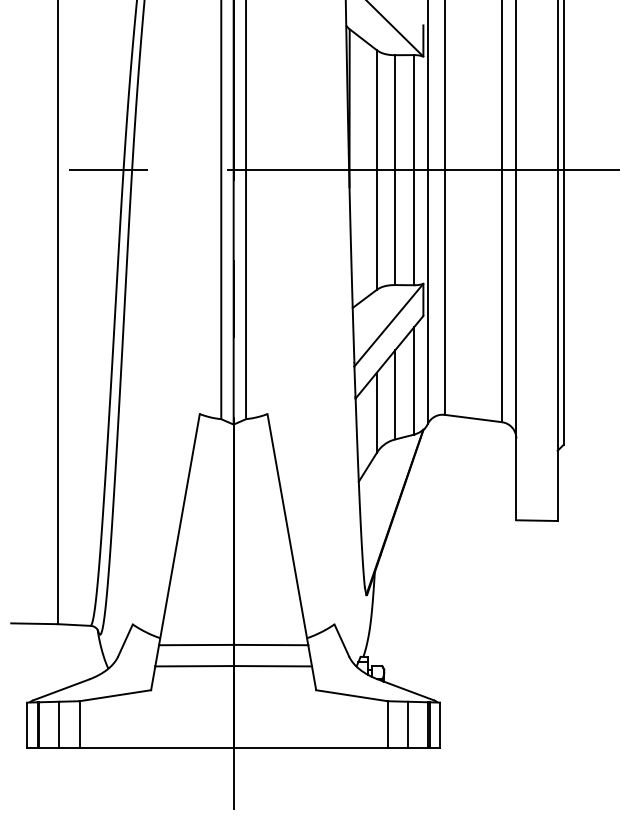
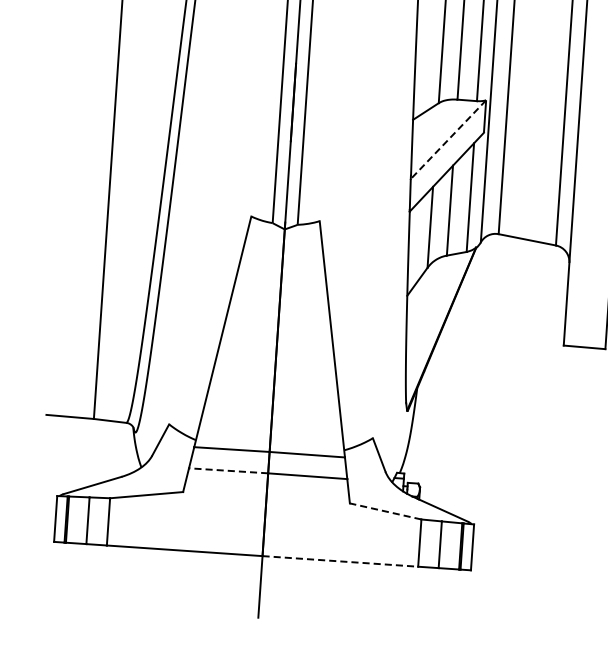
line: (388, 325) -> (448, 140), solid -> dashed
line: (193, 666) -> (227, 471), solid -> dashed
line: (351, 695) -> (385, 511), solid -> dashed
line: (311, 748) -> (341, 561), solid -> dashed

